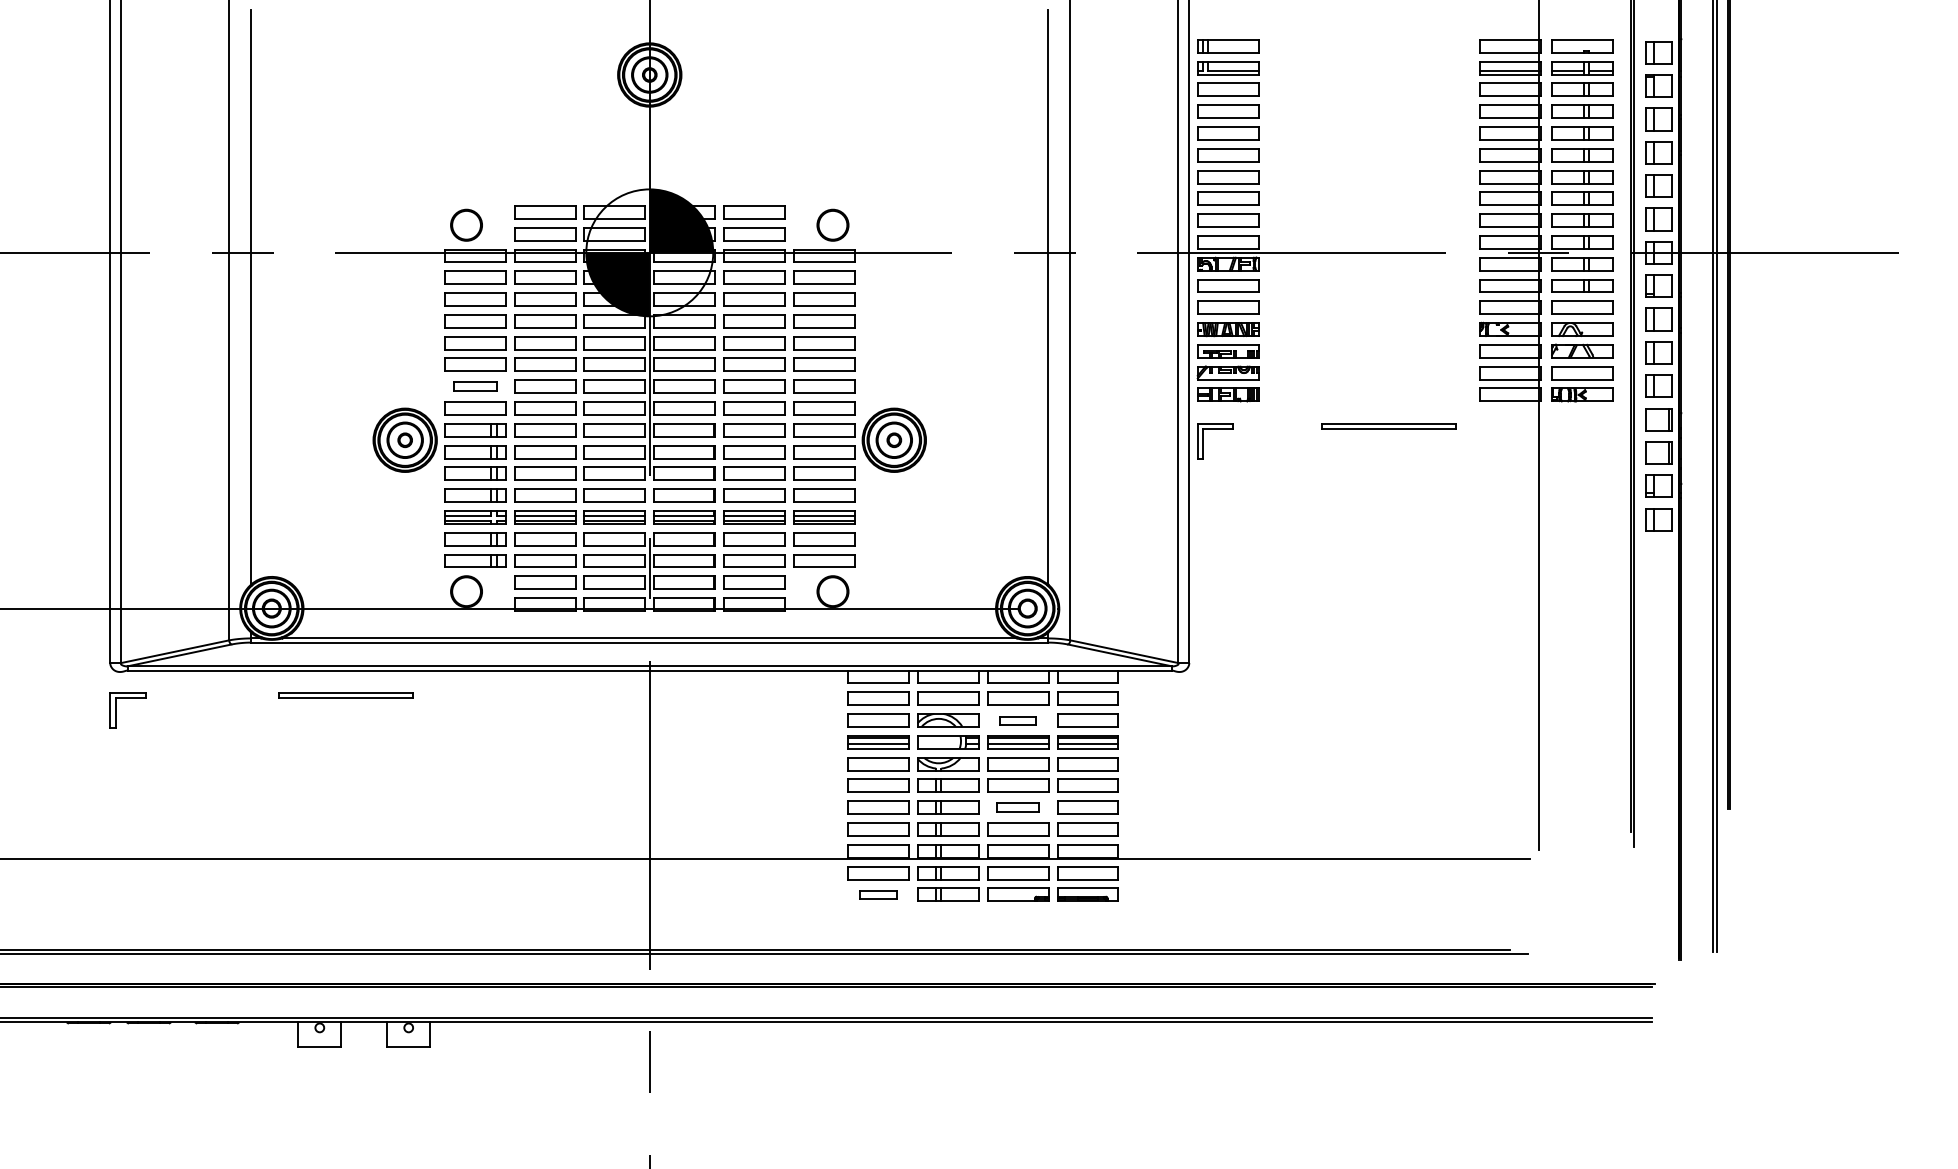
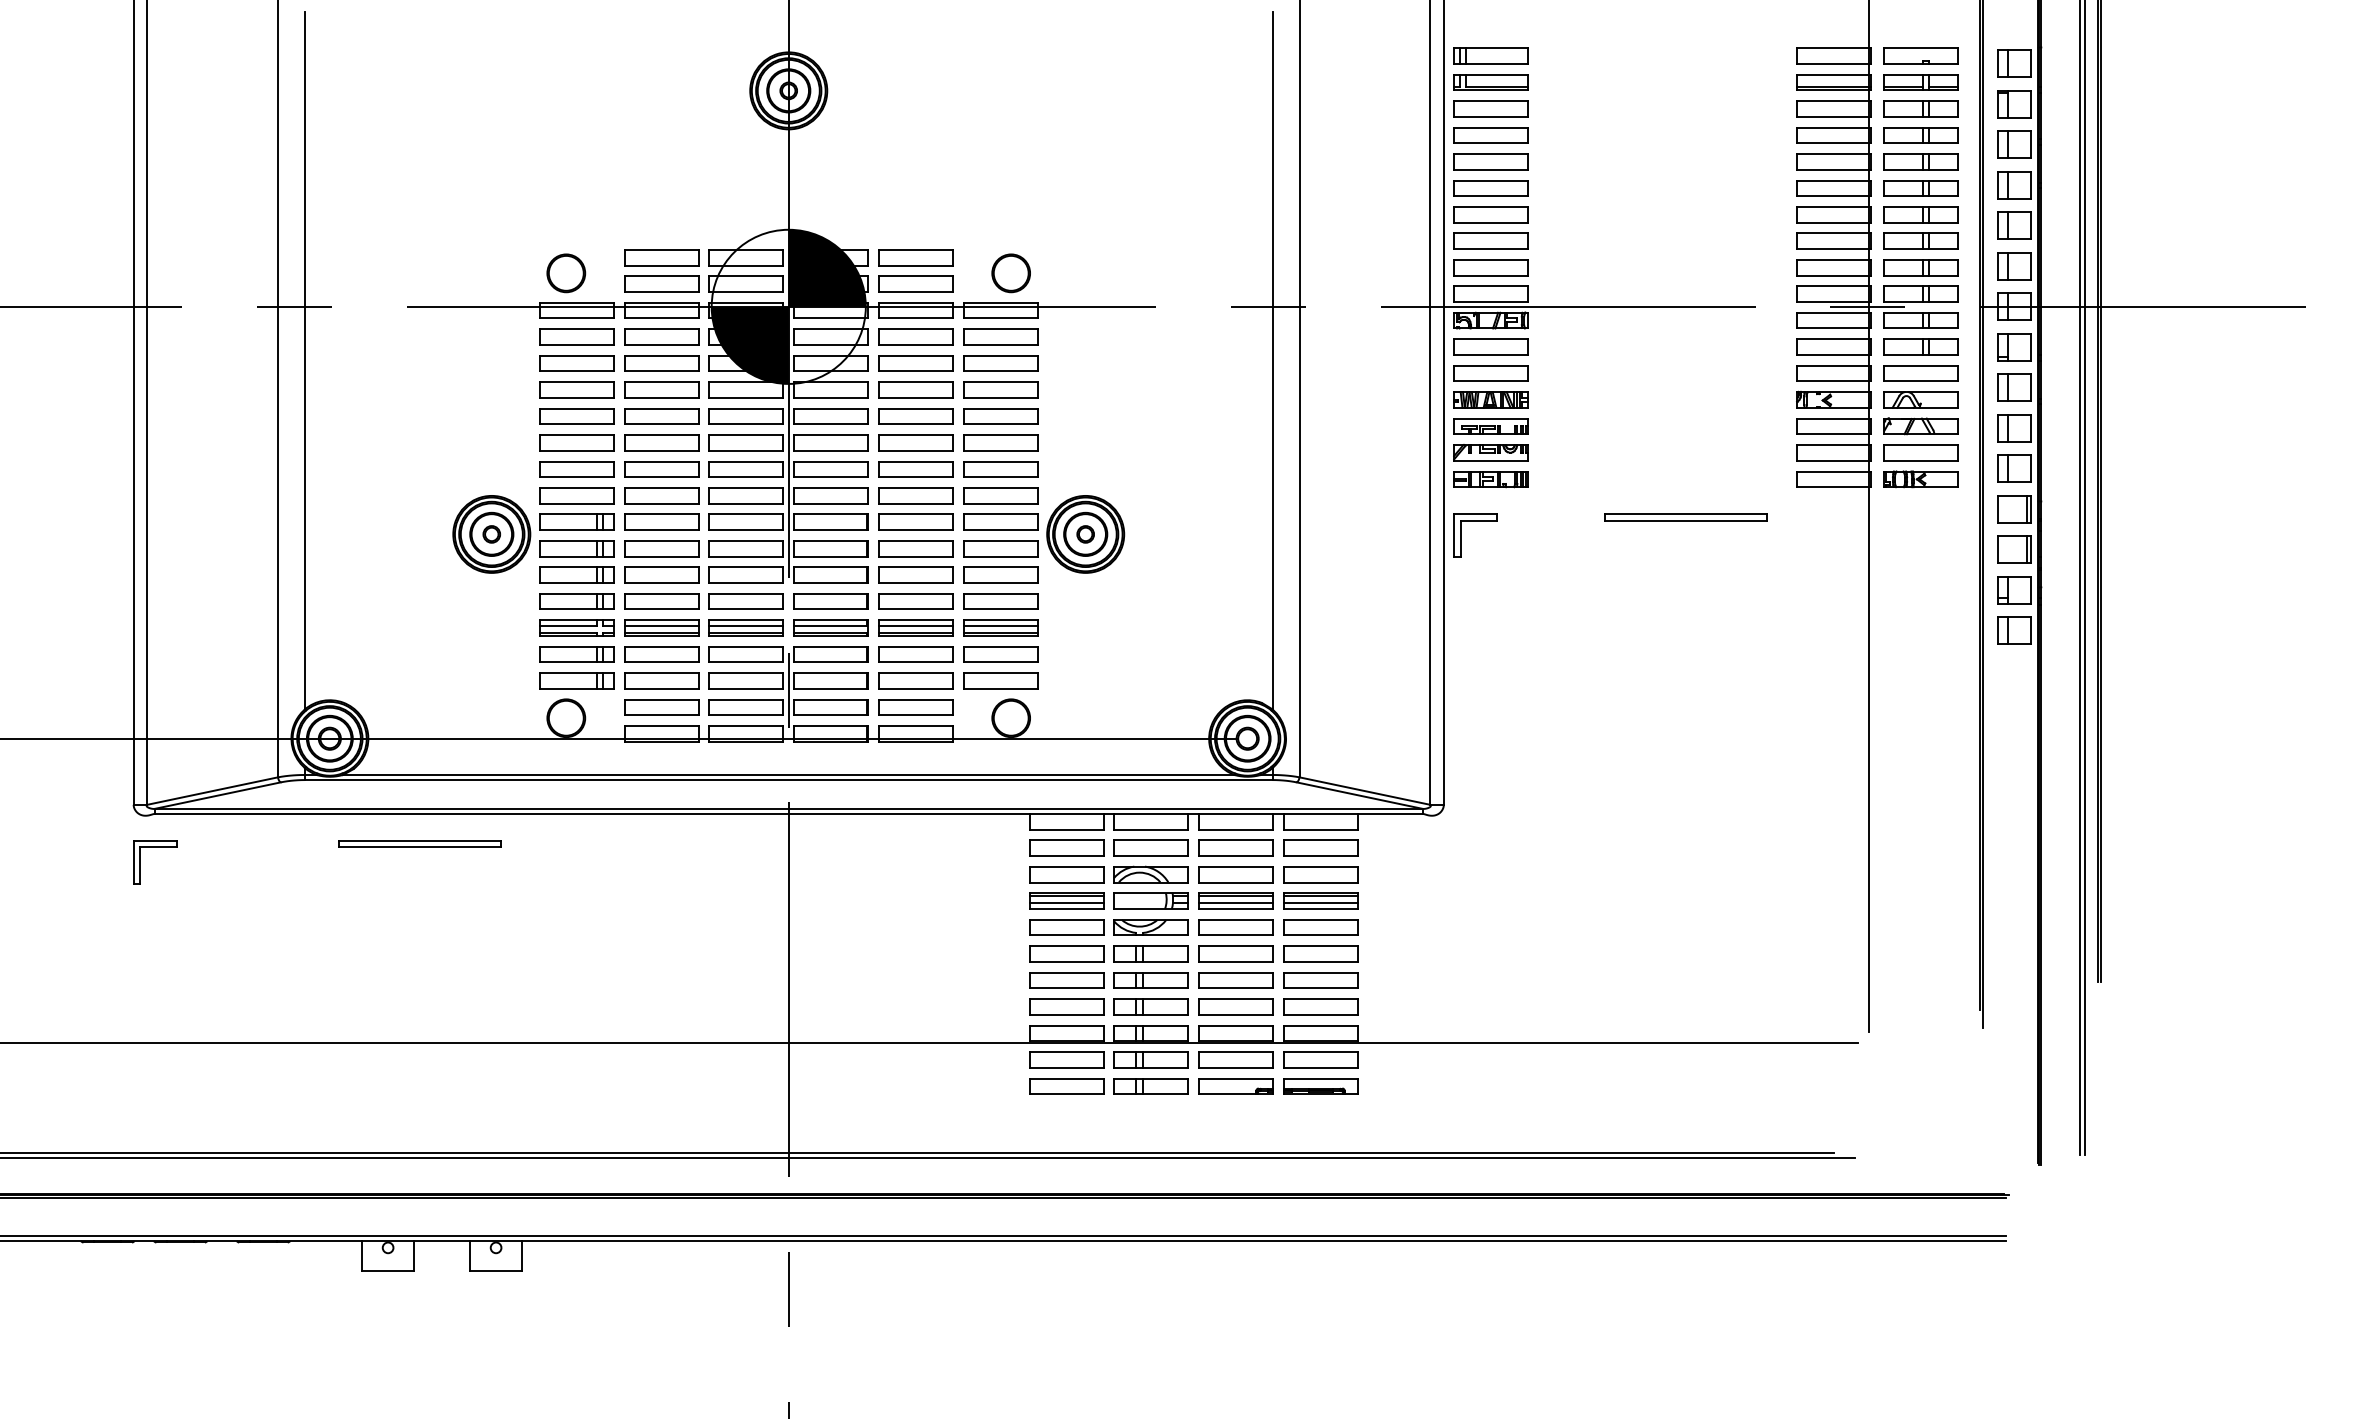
part: (474, 386) -> (576, 469), size x1.43
part: (1017, 720) -> (1235, 874), size x1.67
part: (1017, 807) -> (1235, 980), size x1.43
part: (878, 894) -> (1066, 1086), size x1.67

